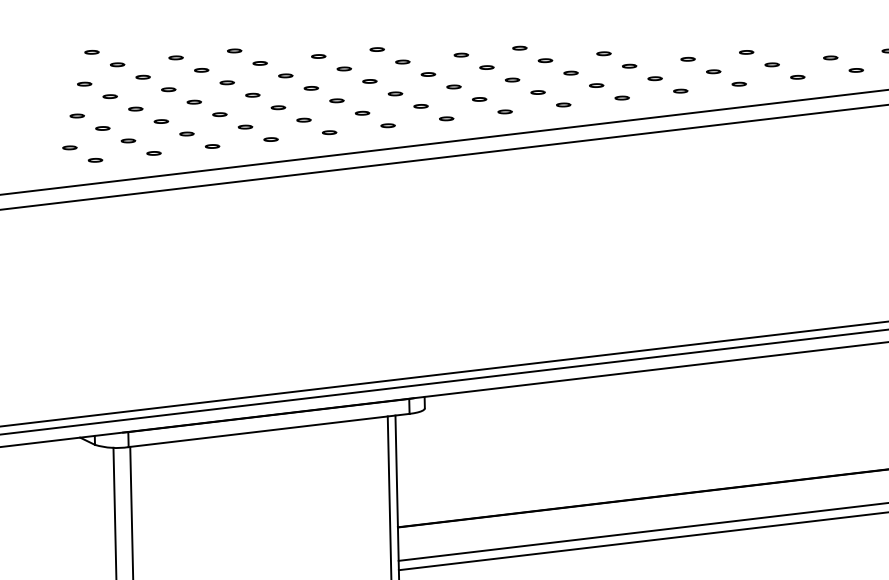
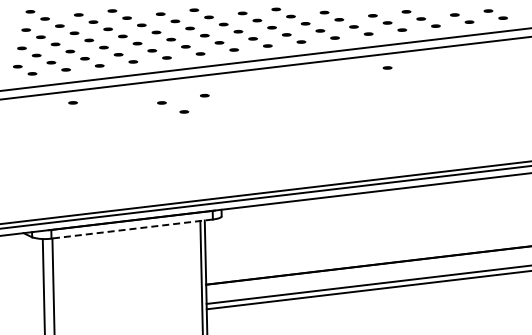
part: (713, 149) -> (387, 67), added
part: (394, 198) -> (204, 95), added
part: (165, 210) -> (72, 102), added
part: (320, 210) -> (161, 102), added
part: (360, 225) -> (184, 111), added
line: (267, 431) -> (131, 229), solid -> dashed

